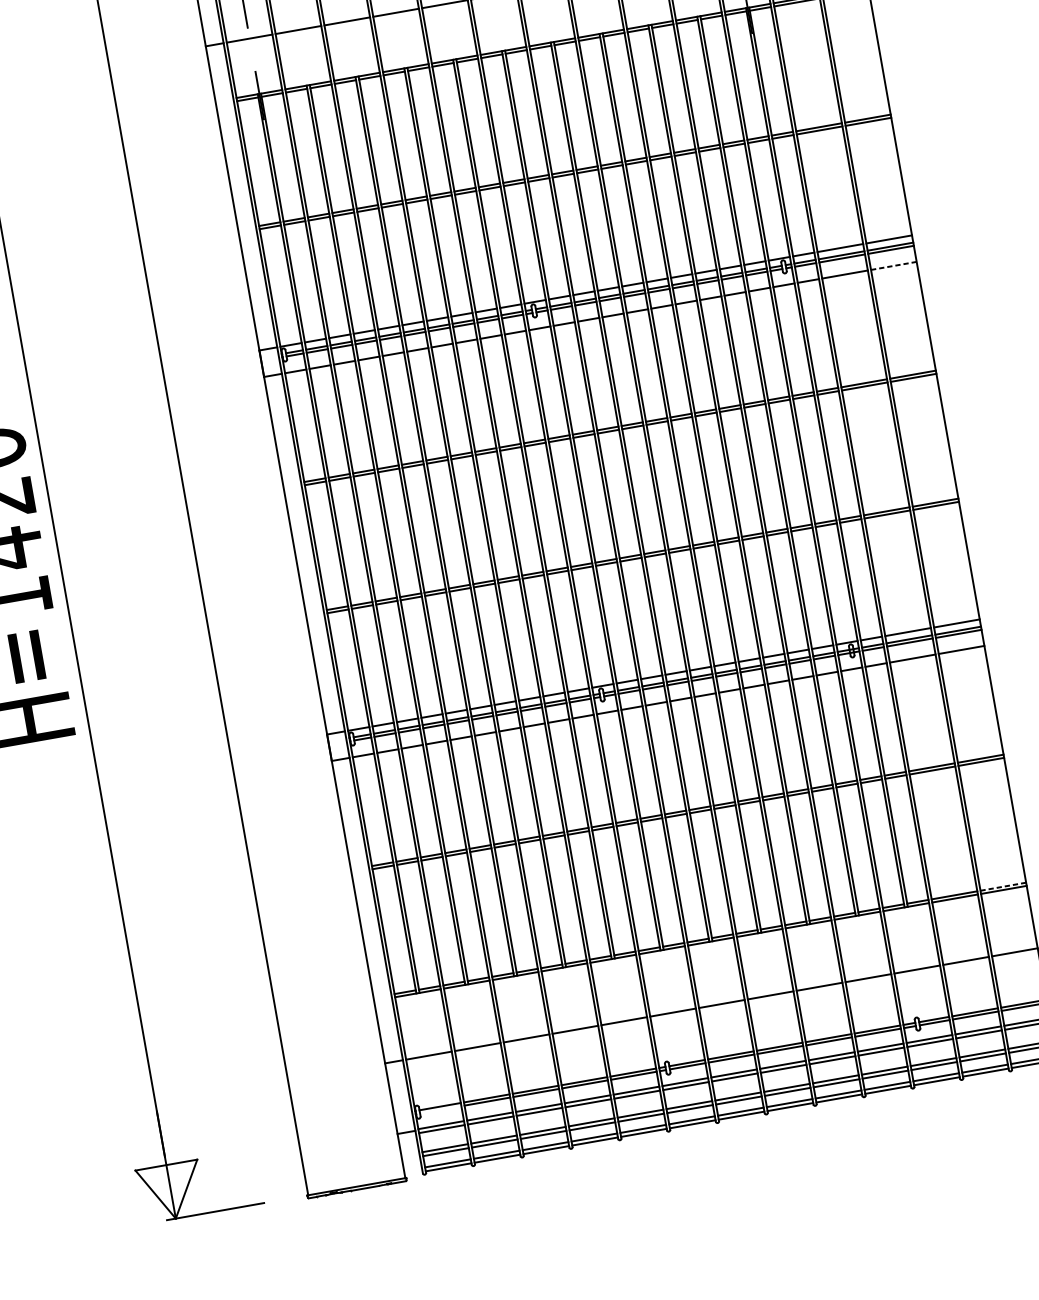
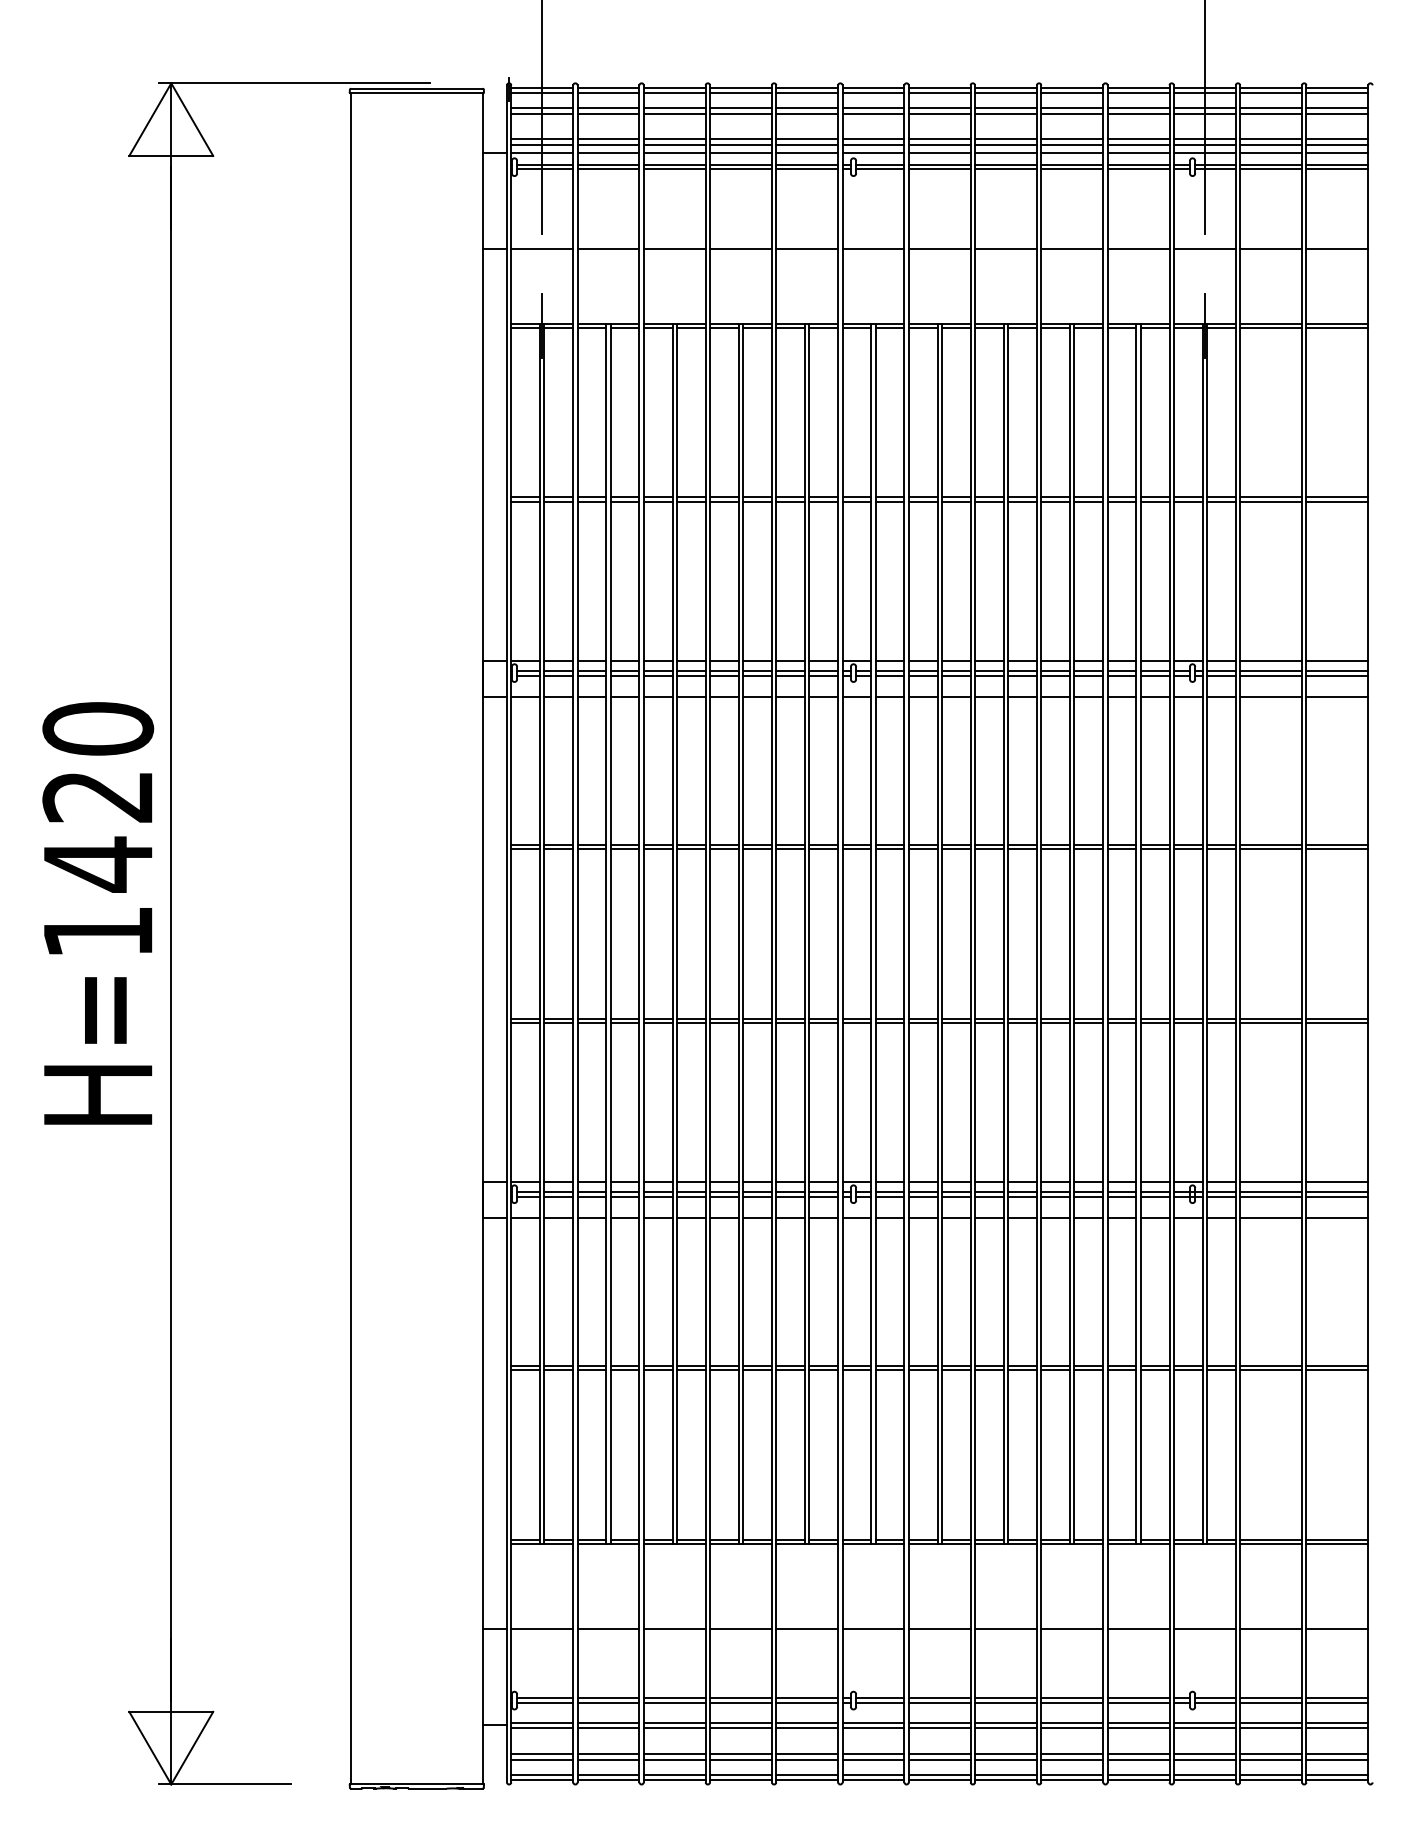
line: (894, 266) -> (1337, 697), dashed -> solid
line: (1003, 886) -> (1337, 1539), dashed -> solid
line: (440, 1109) -> (545, 1702), added

